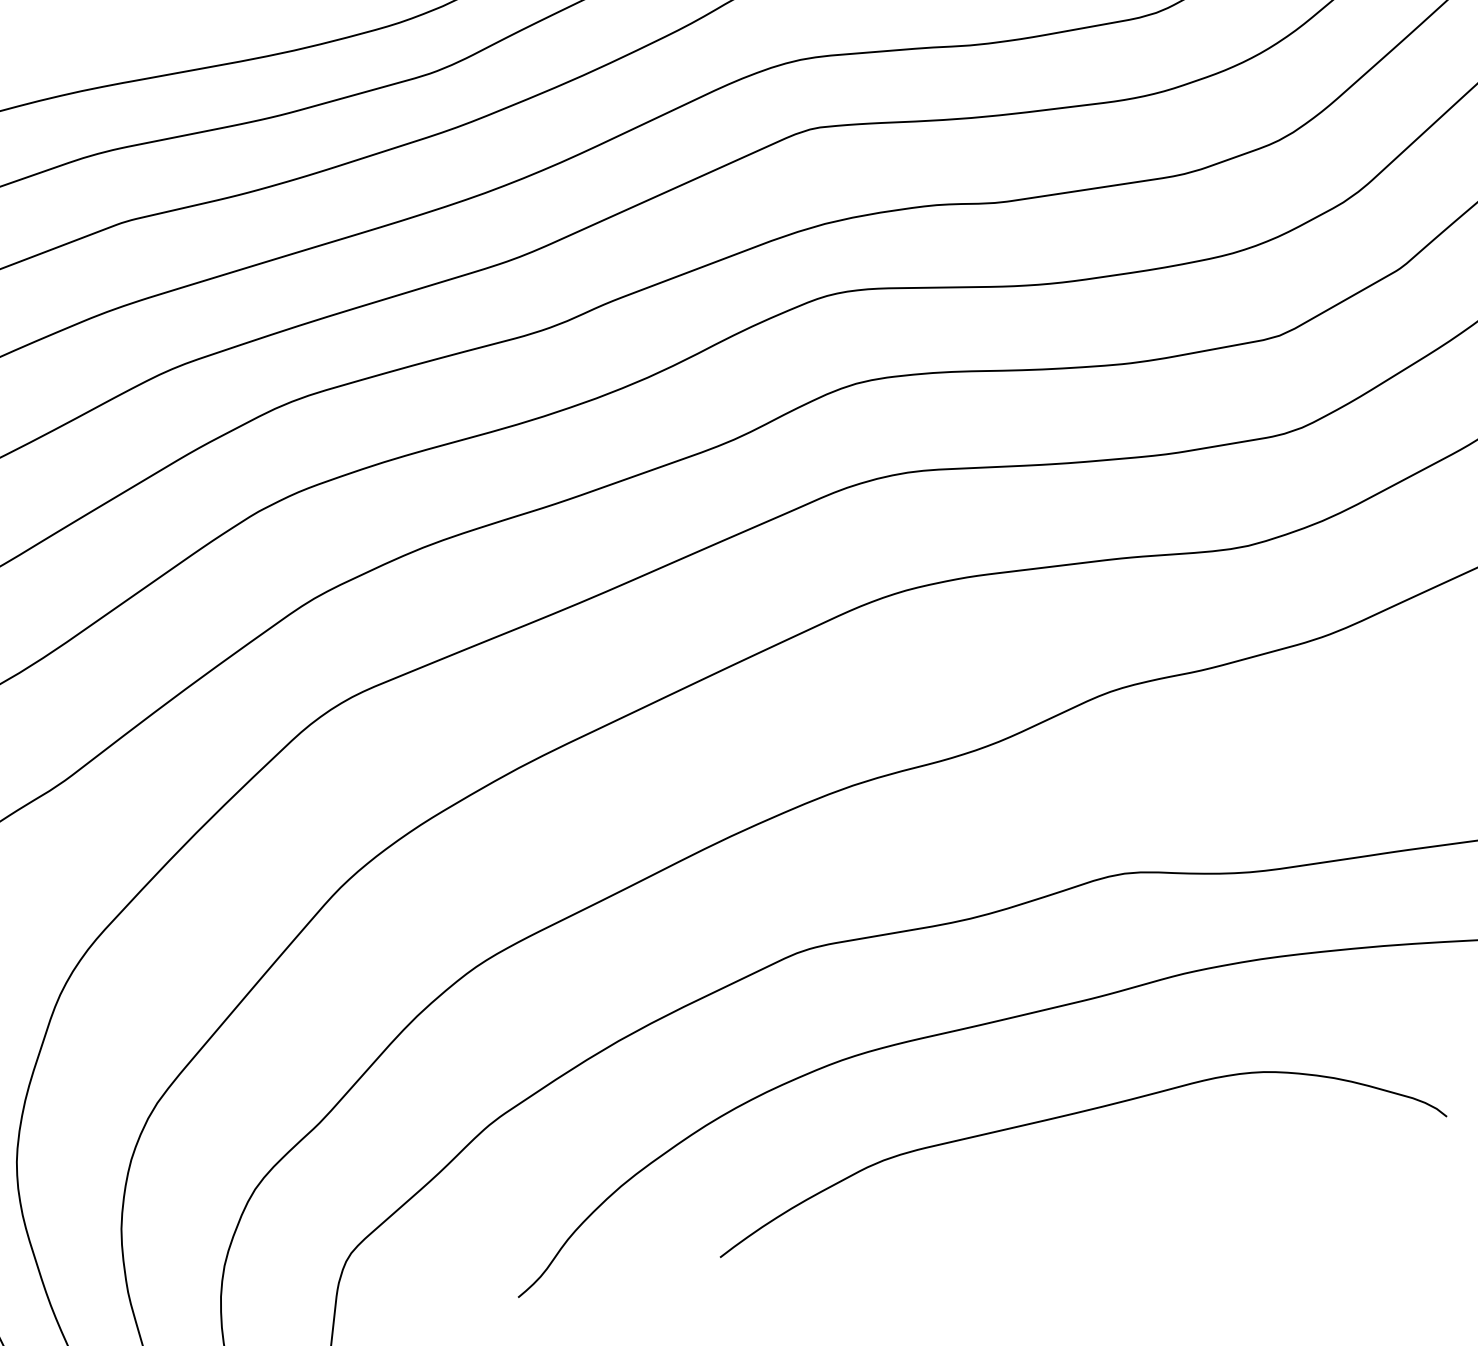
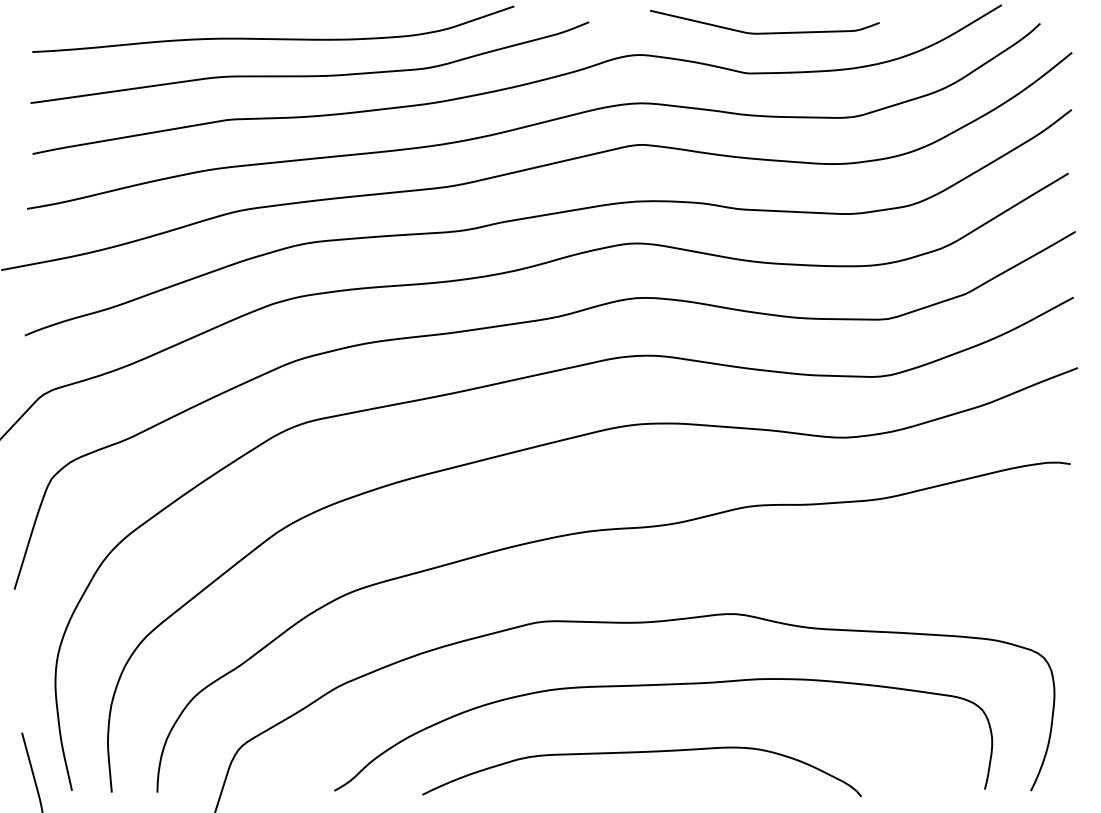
curve: (1062, 1118) -> (637, 753), moved

